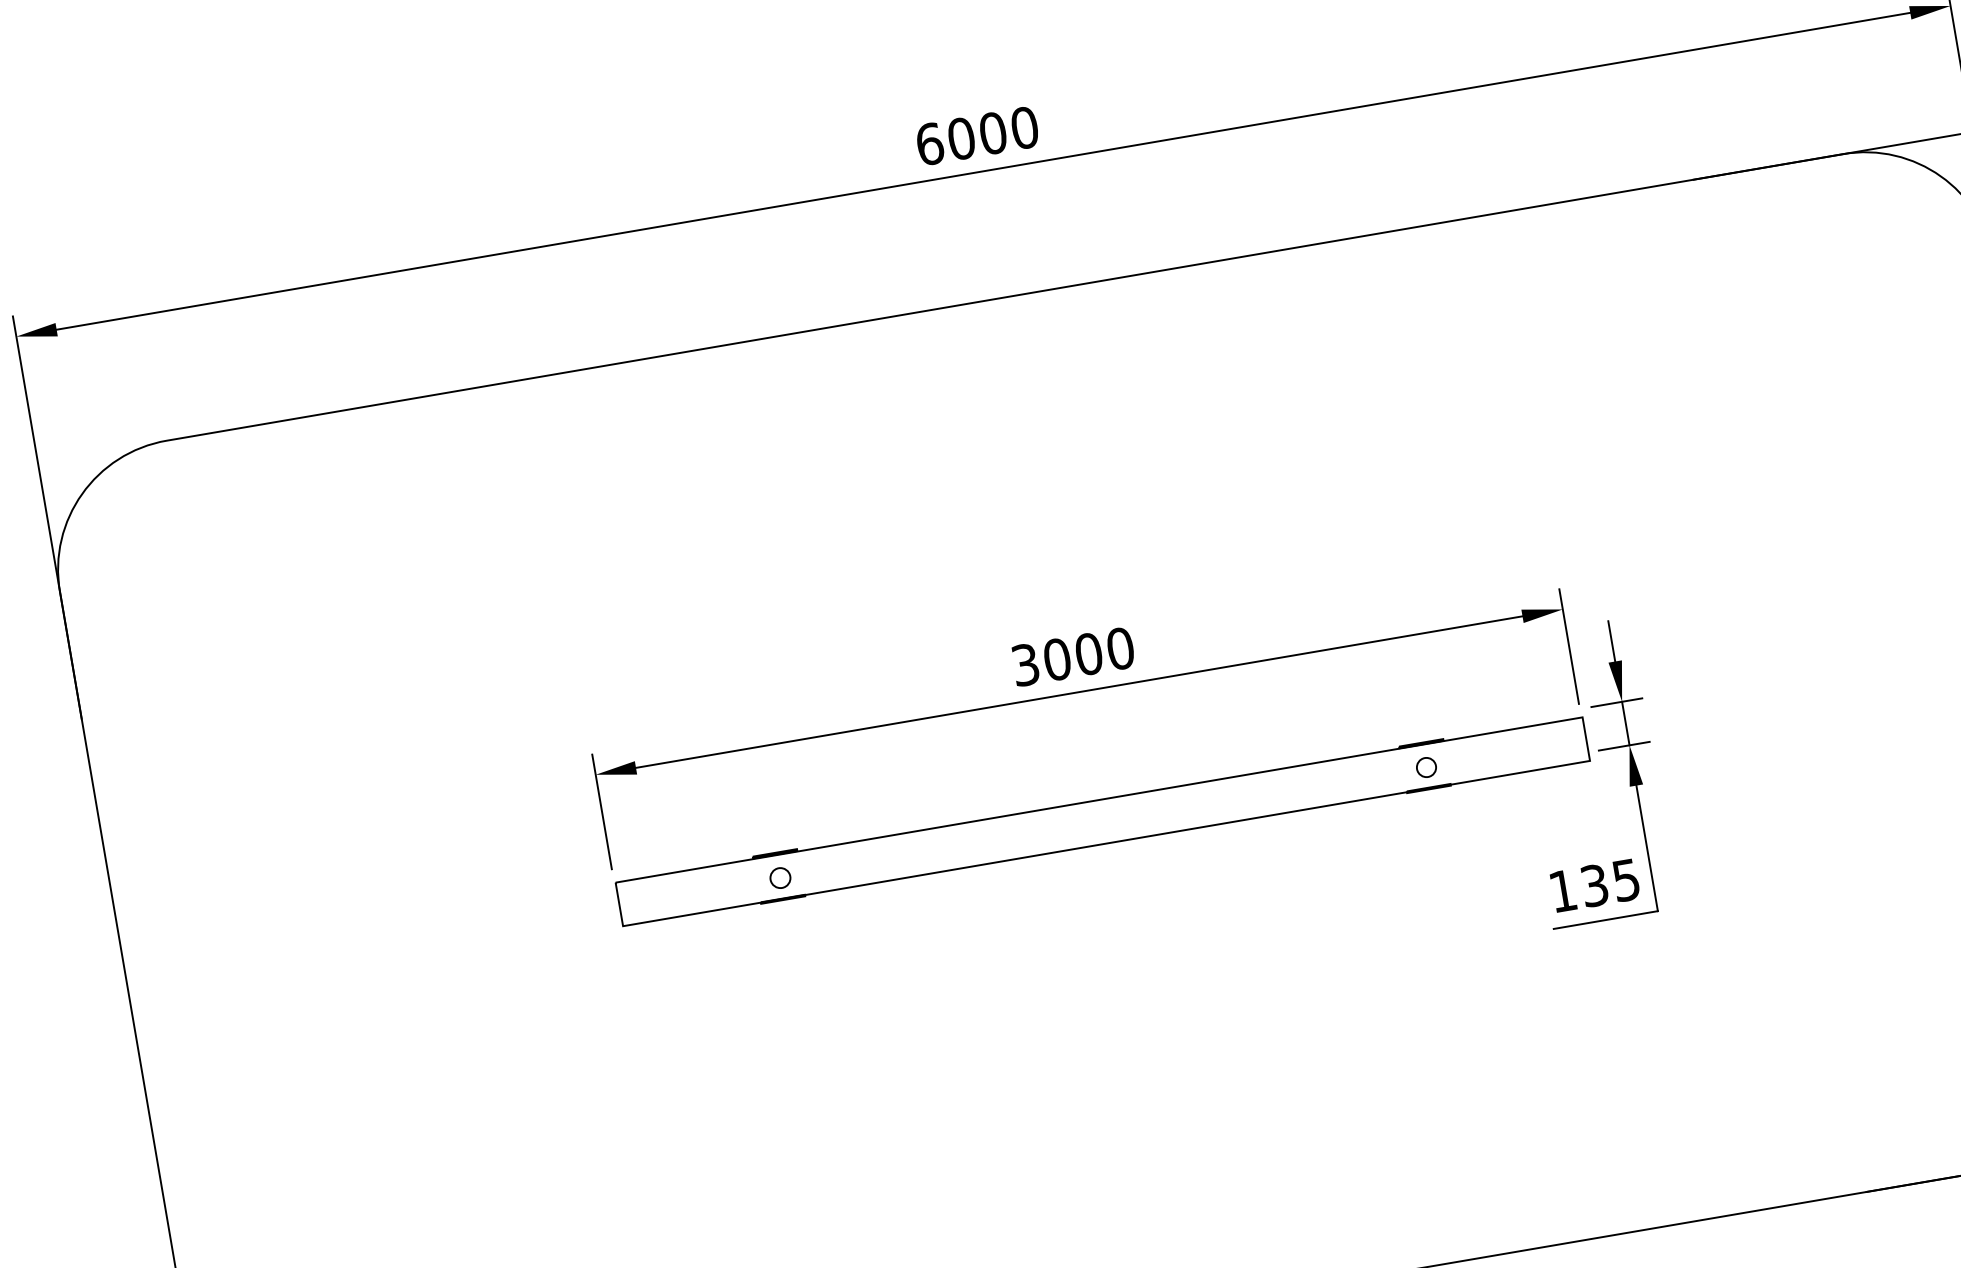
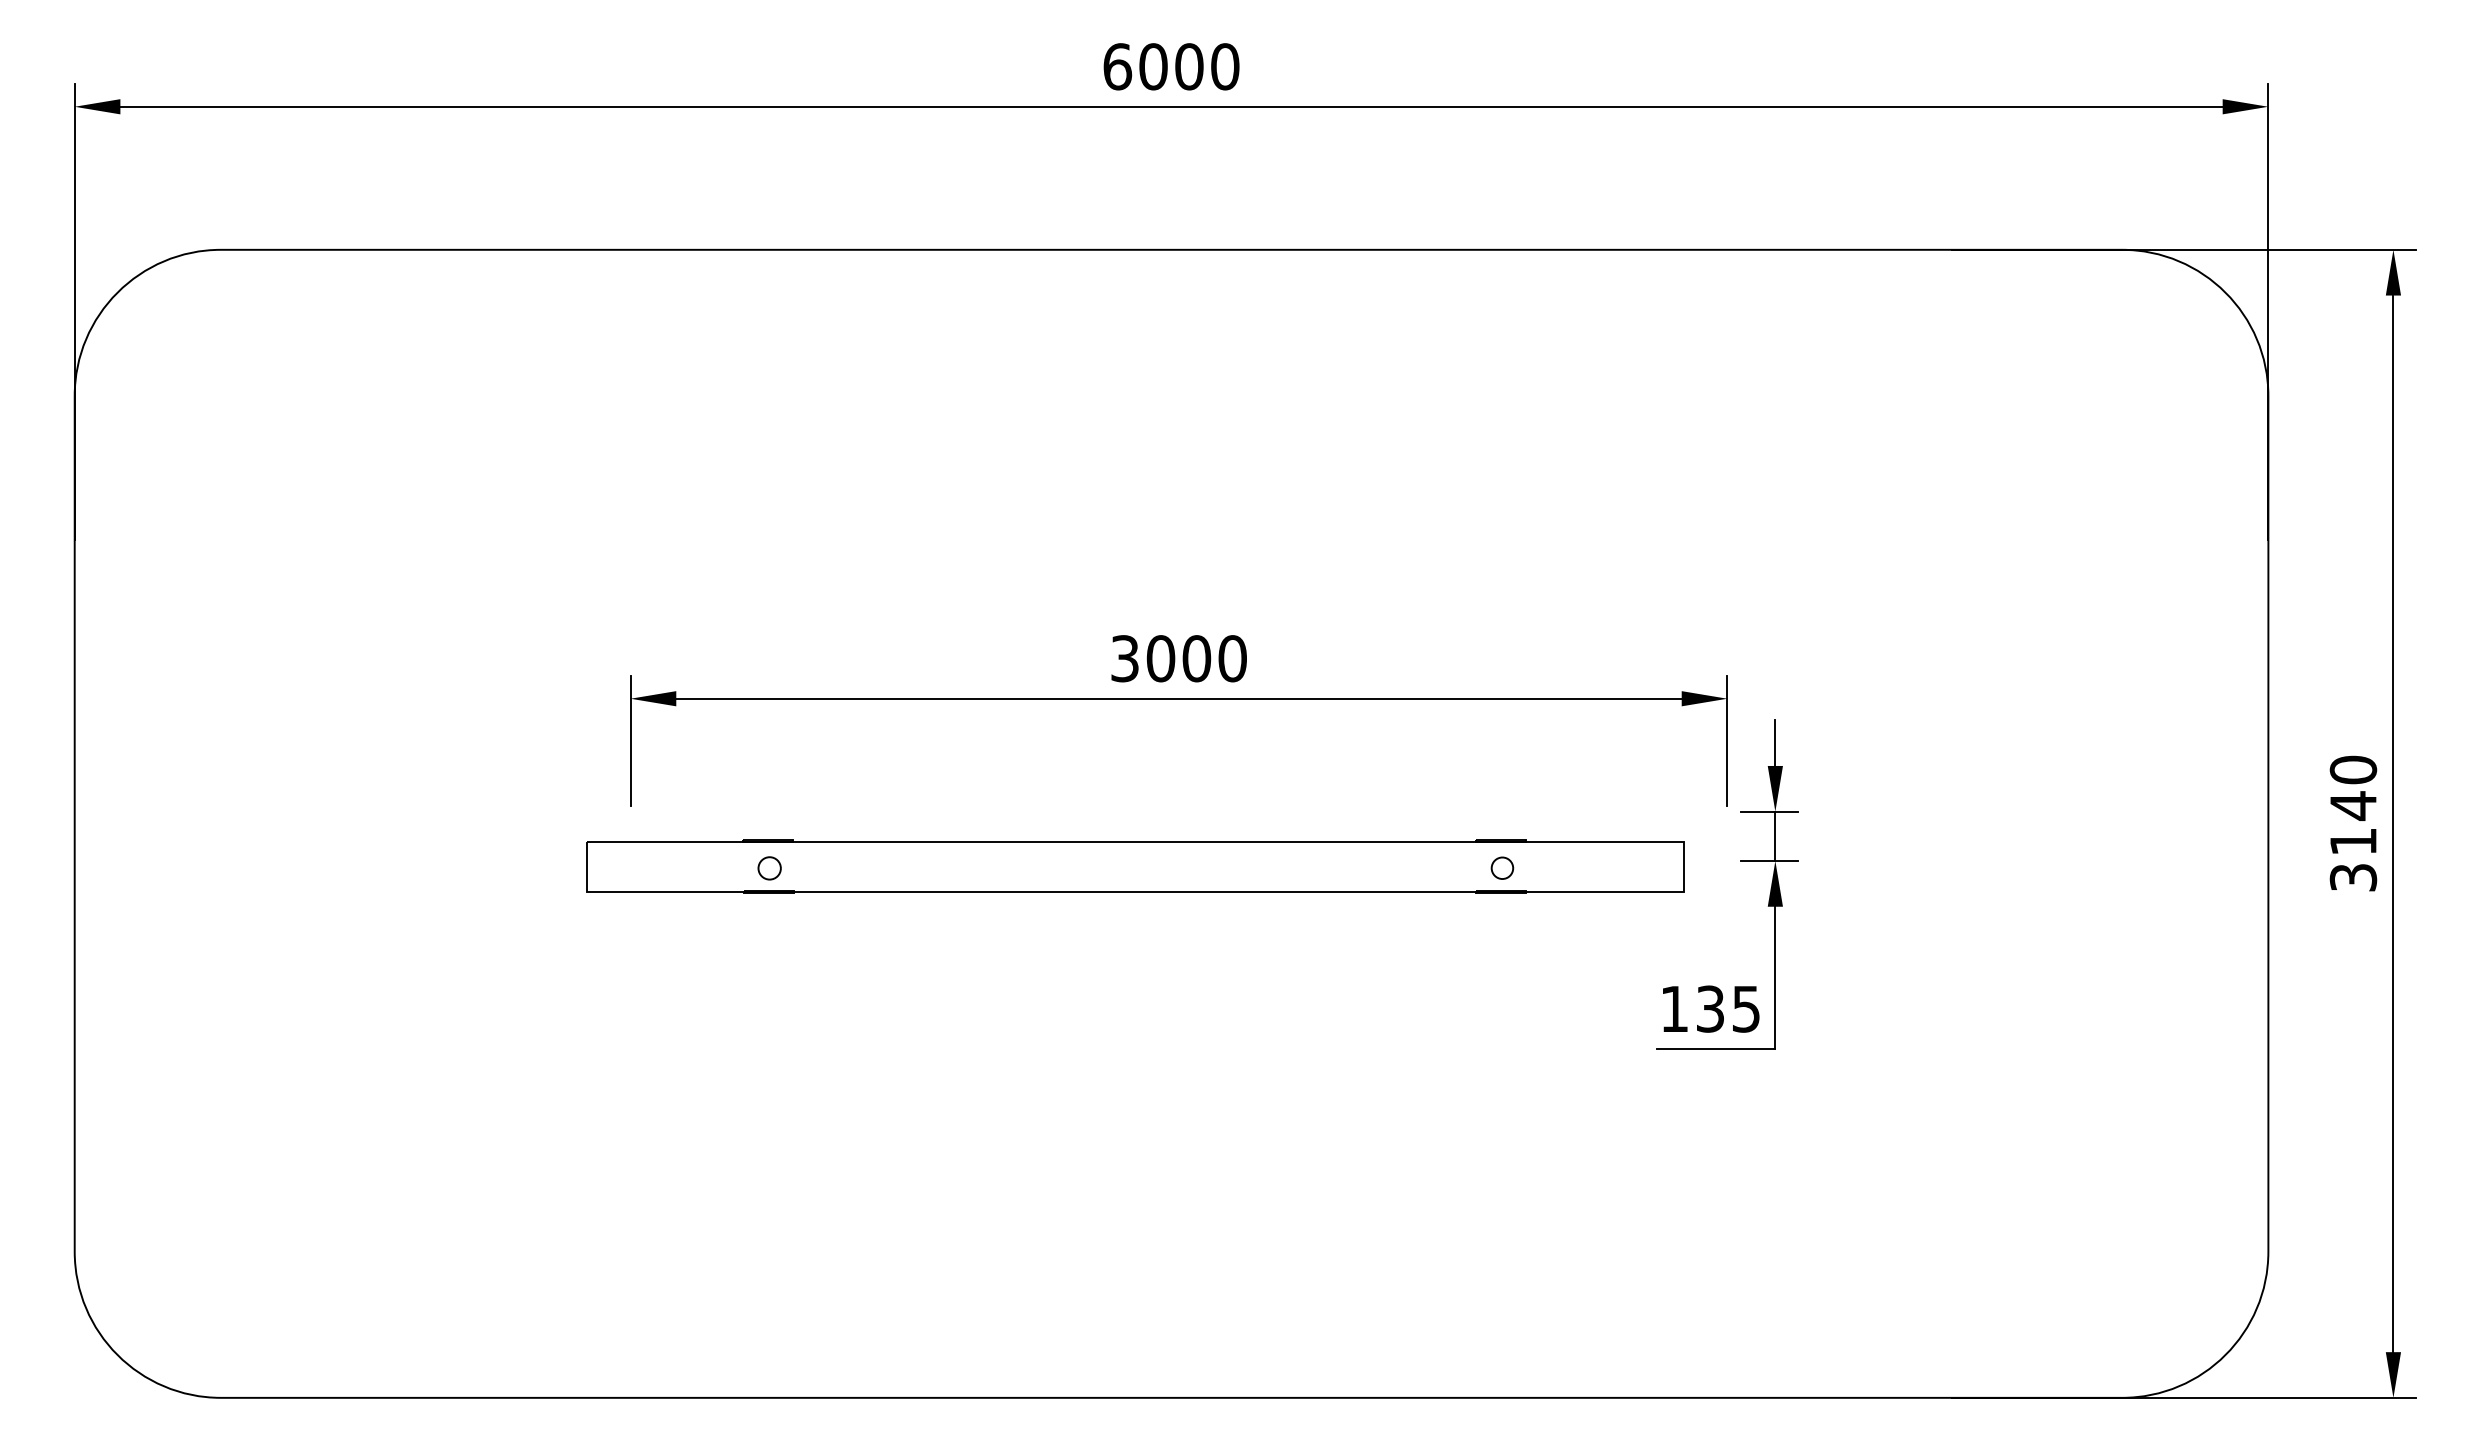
part: (1102, 821) -> (1135, 866), moved

